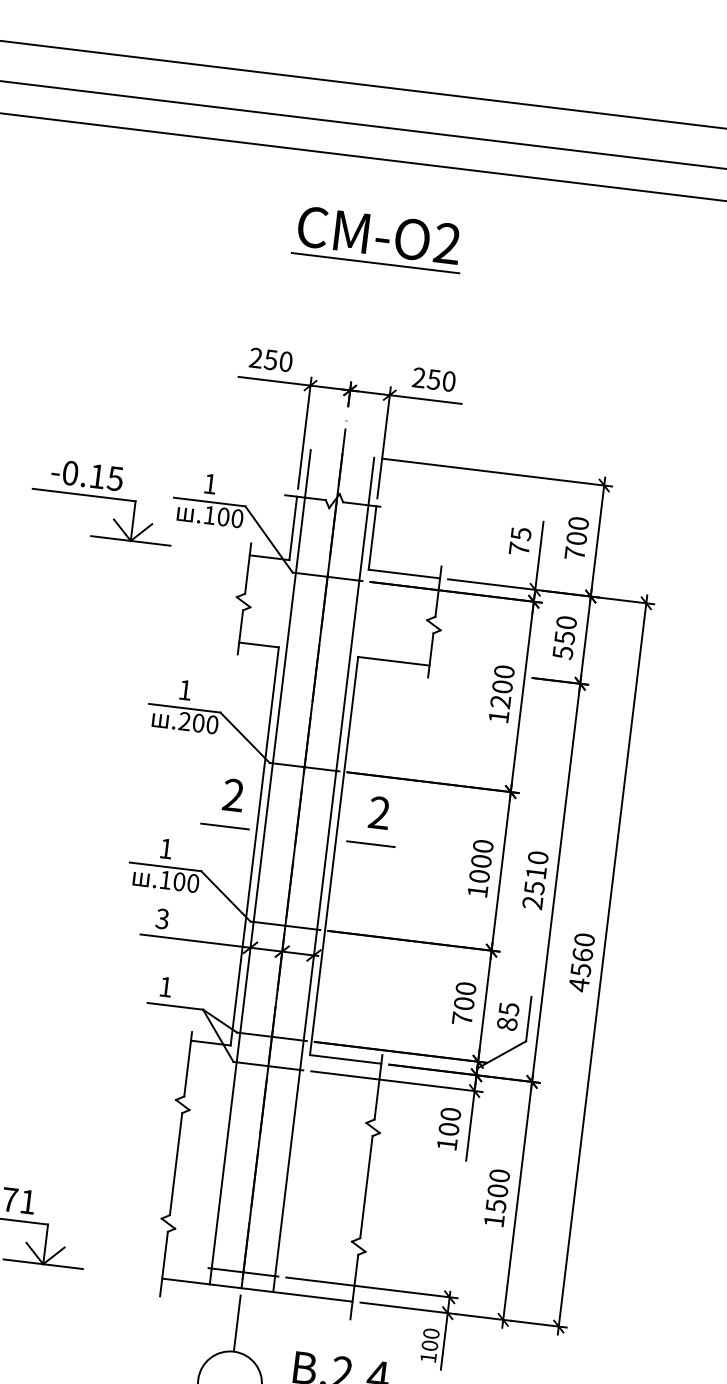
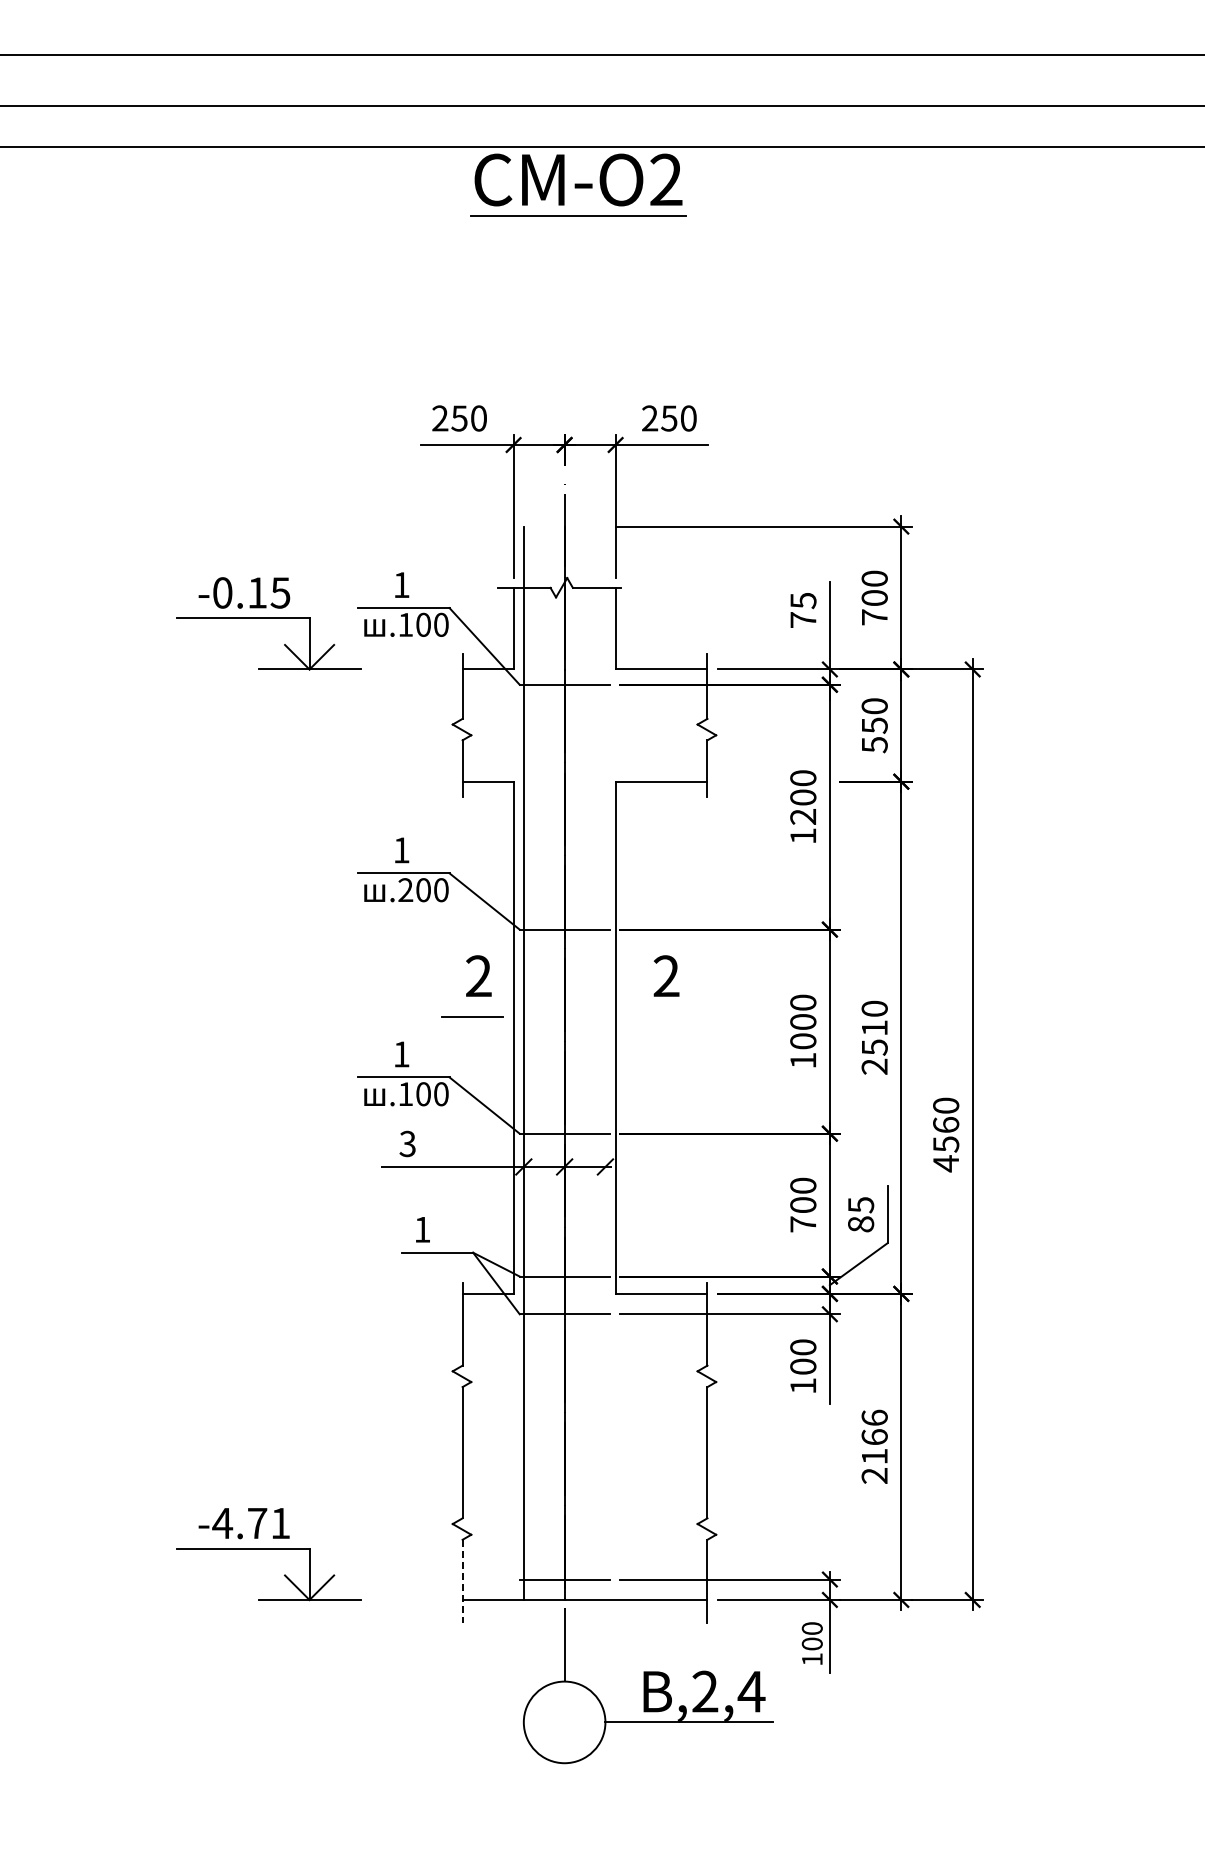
part: (378, 238) -> (578, 184), moved
line: (370, 844) -> (660, 1017), removed
line: (323, 874) -> (605, 1062), removed
text: (496, 1198) -> (874, 1446), 1500 -> 2166
line: (163, 1264) -> (462, 1581), solid -> dashed

